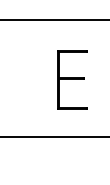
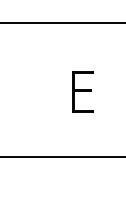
part: (72, 79) -> (83, 91), size x0.6

